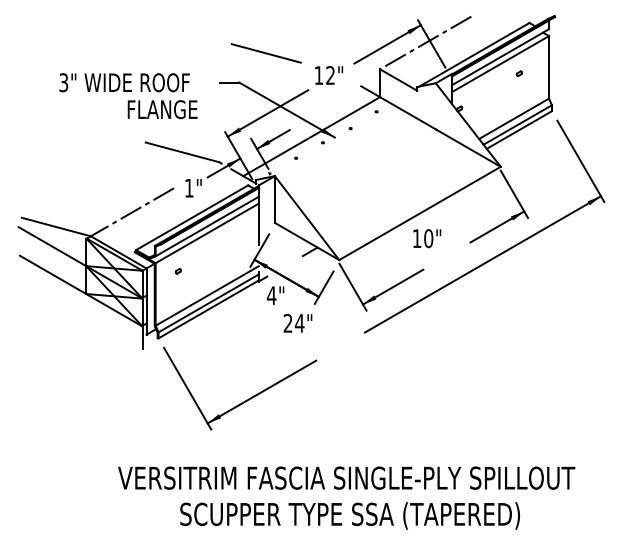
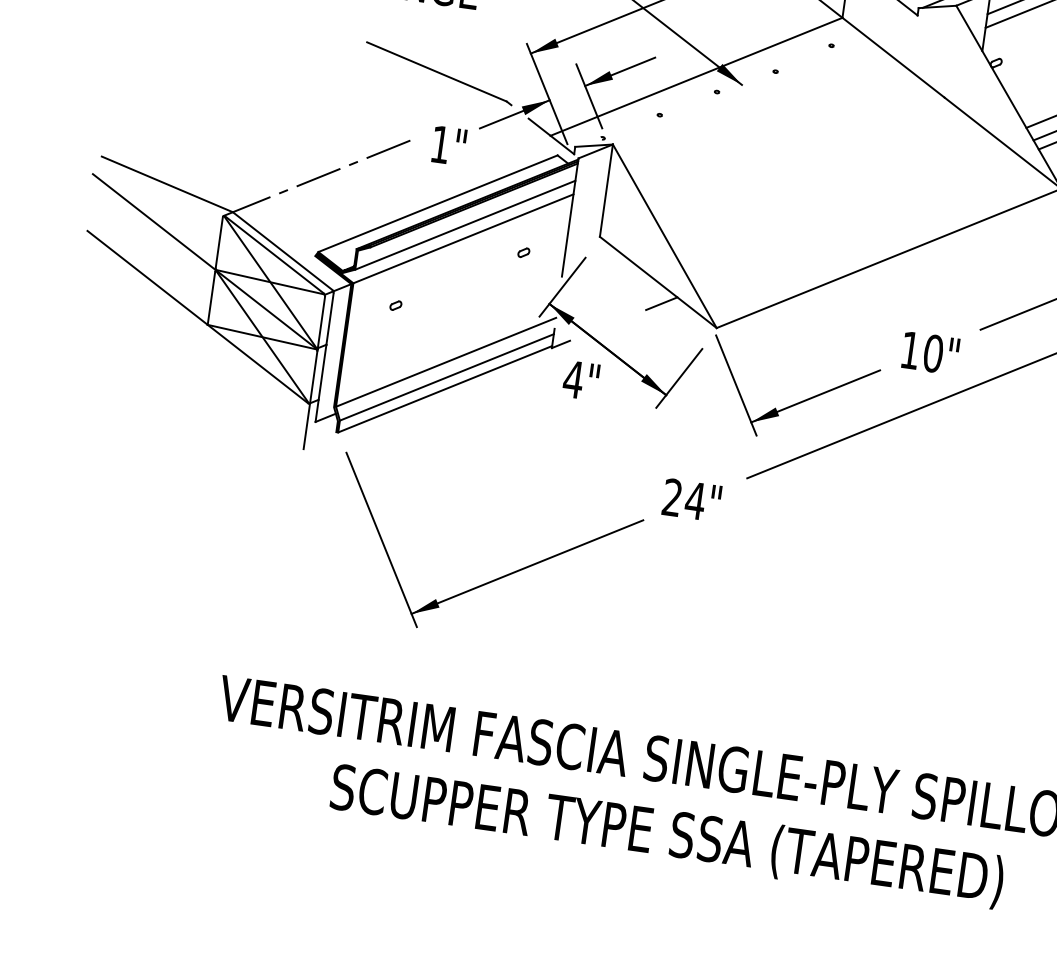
part: (237, 235) -> (522, 251), added
text: (427, 238) -> (931, 353), moved
text: (297, 322) -> (691, 498), moved

